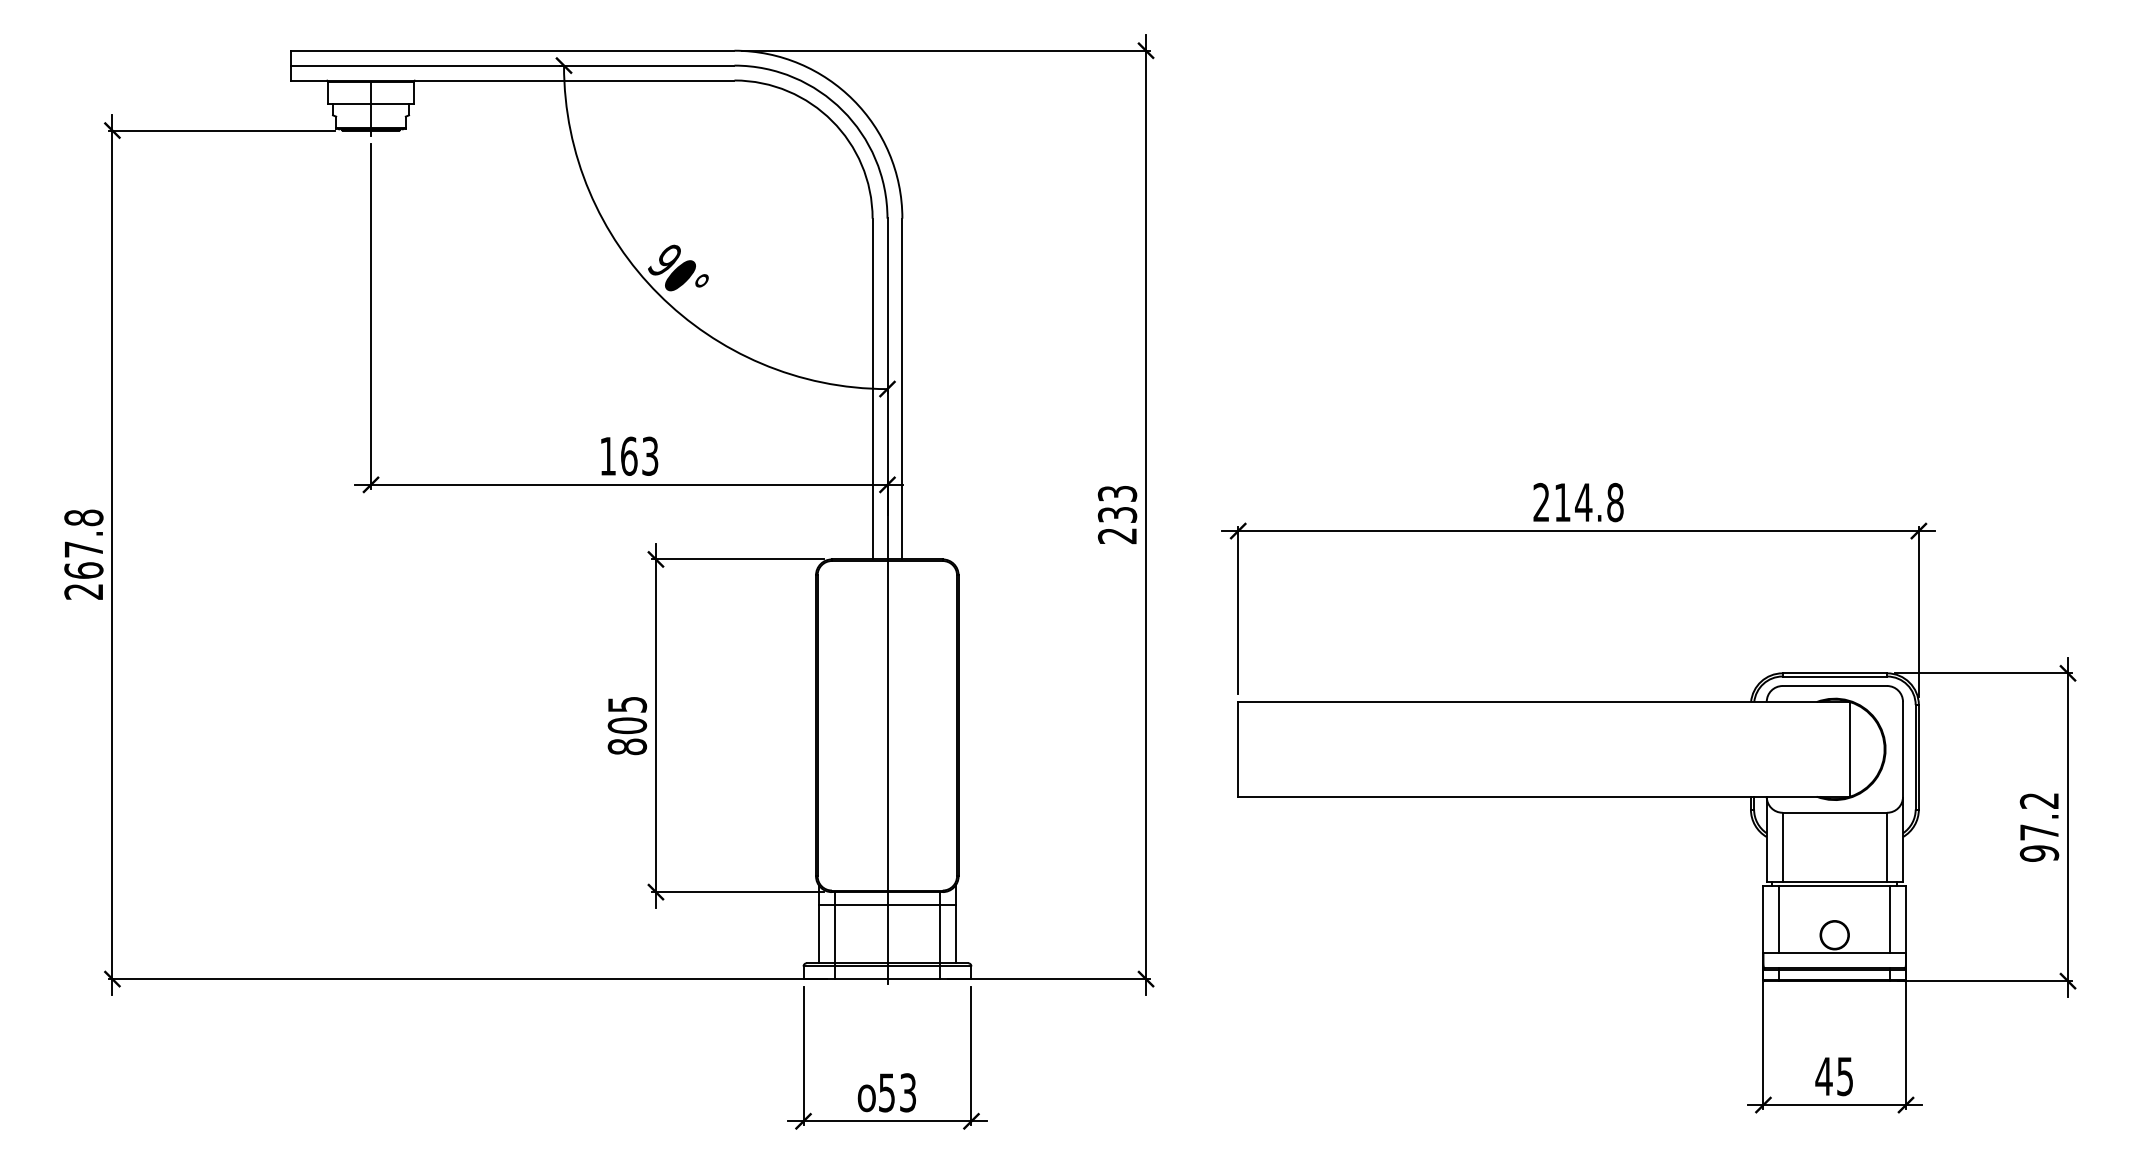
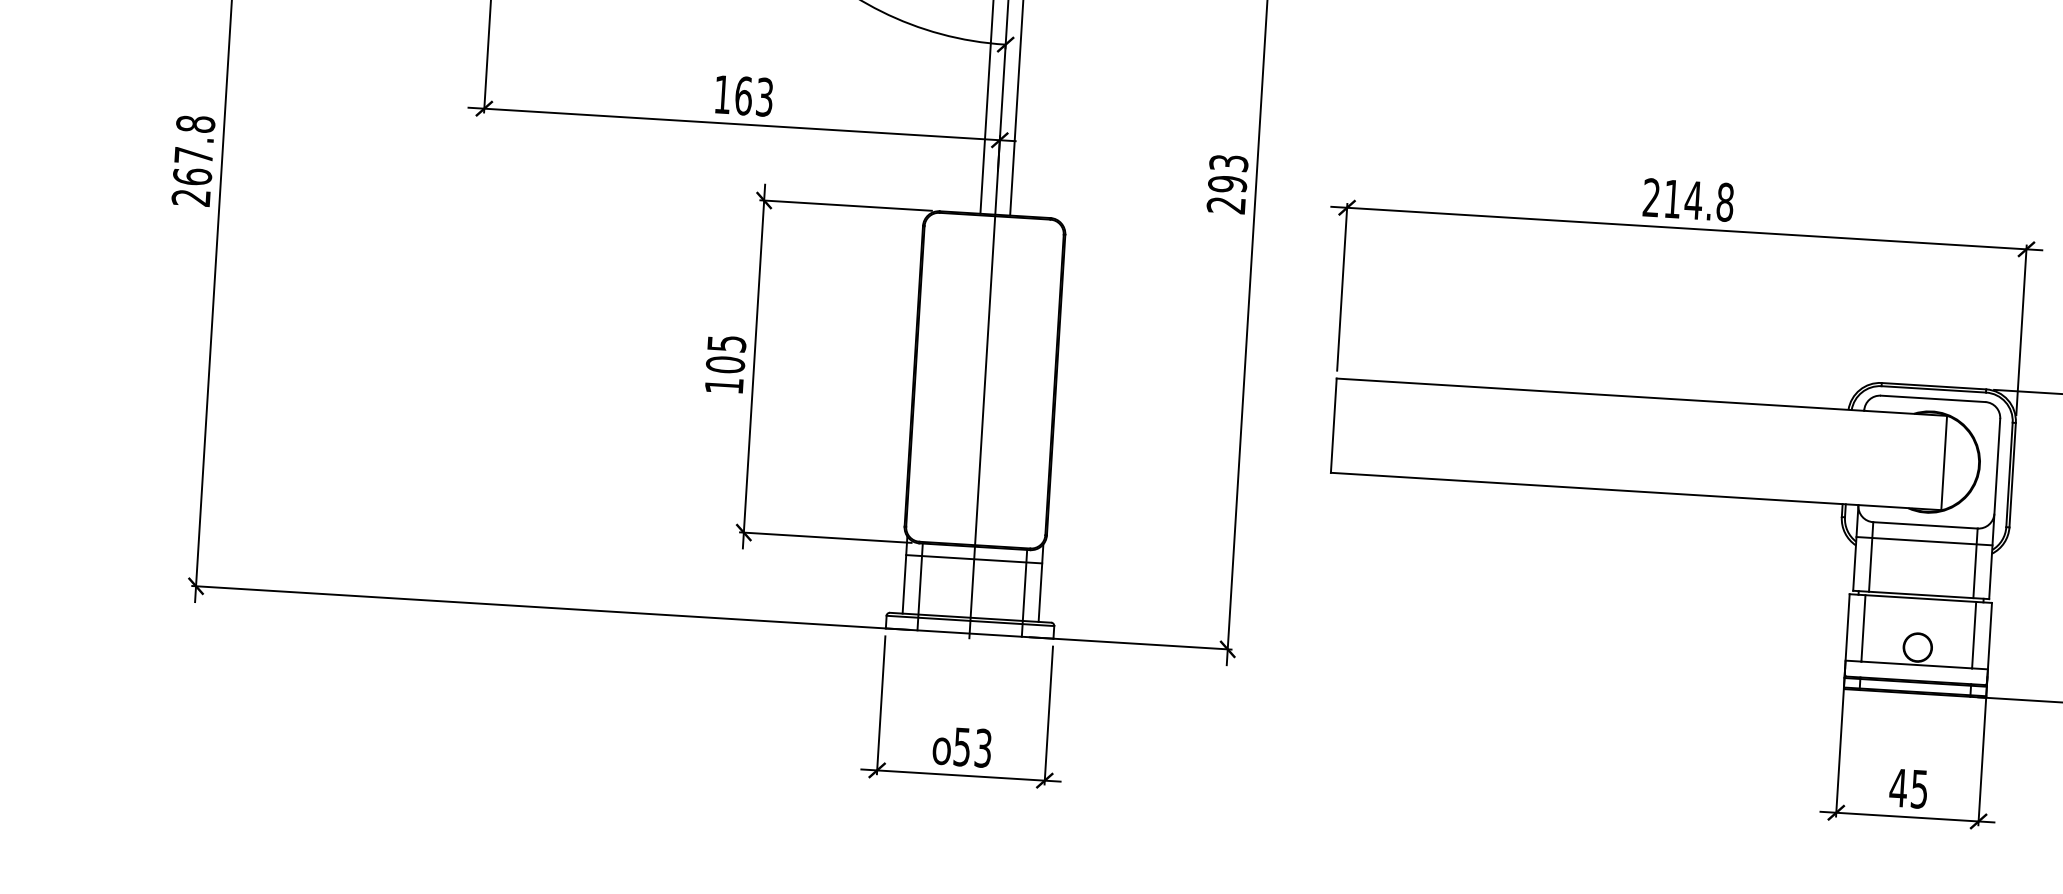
text: (1117, 514) -> (1227, 183), 233 -> 293
text: (627, 746) -> (724, 385), 805 -> 105
line: (1834, 828) -> (1924, 541), added

